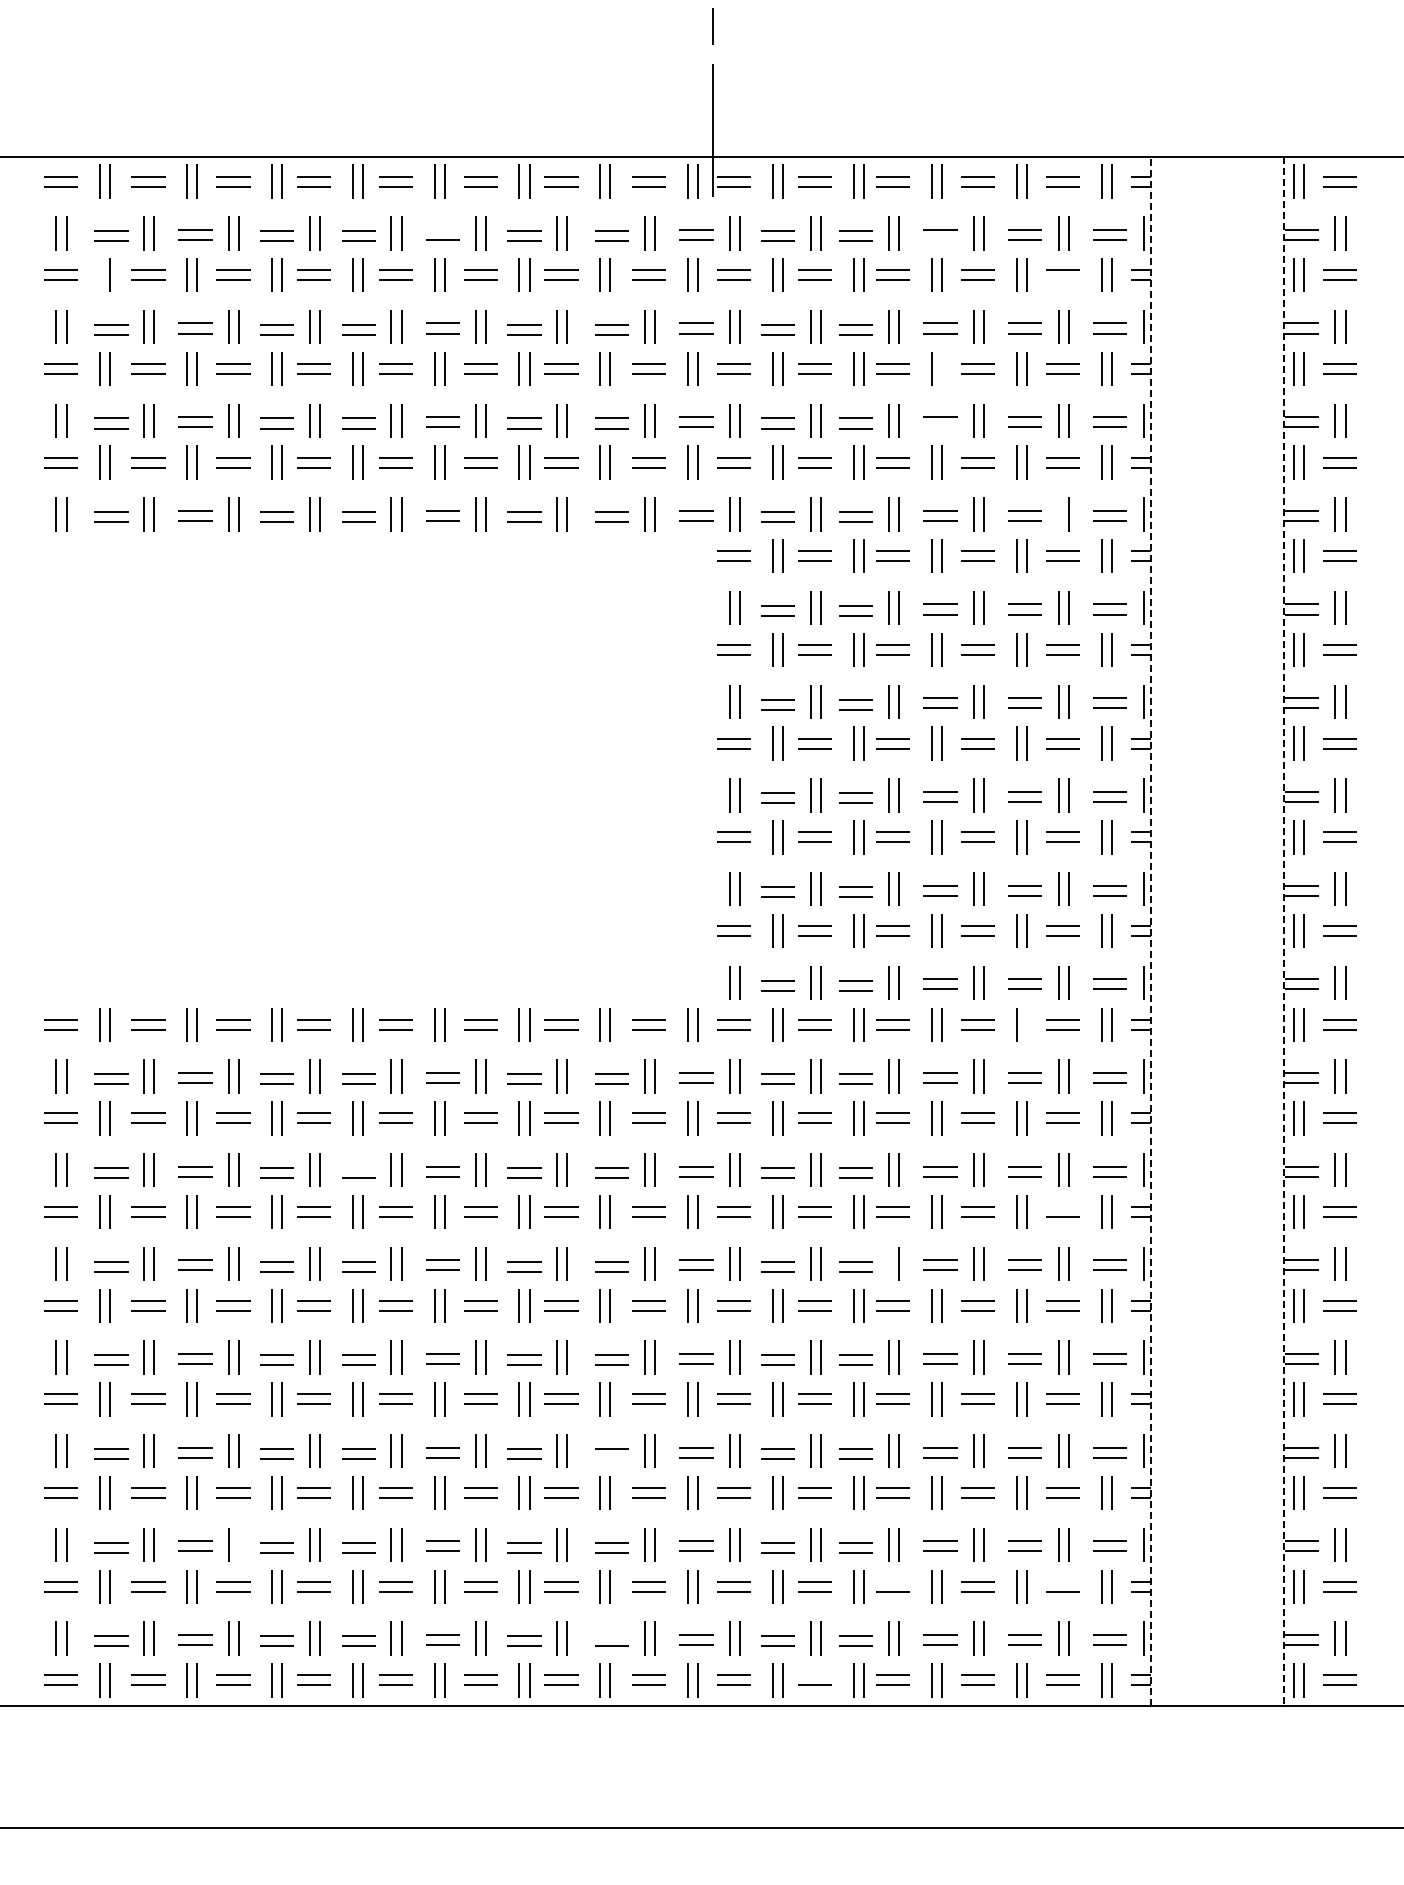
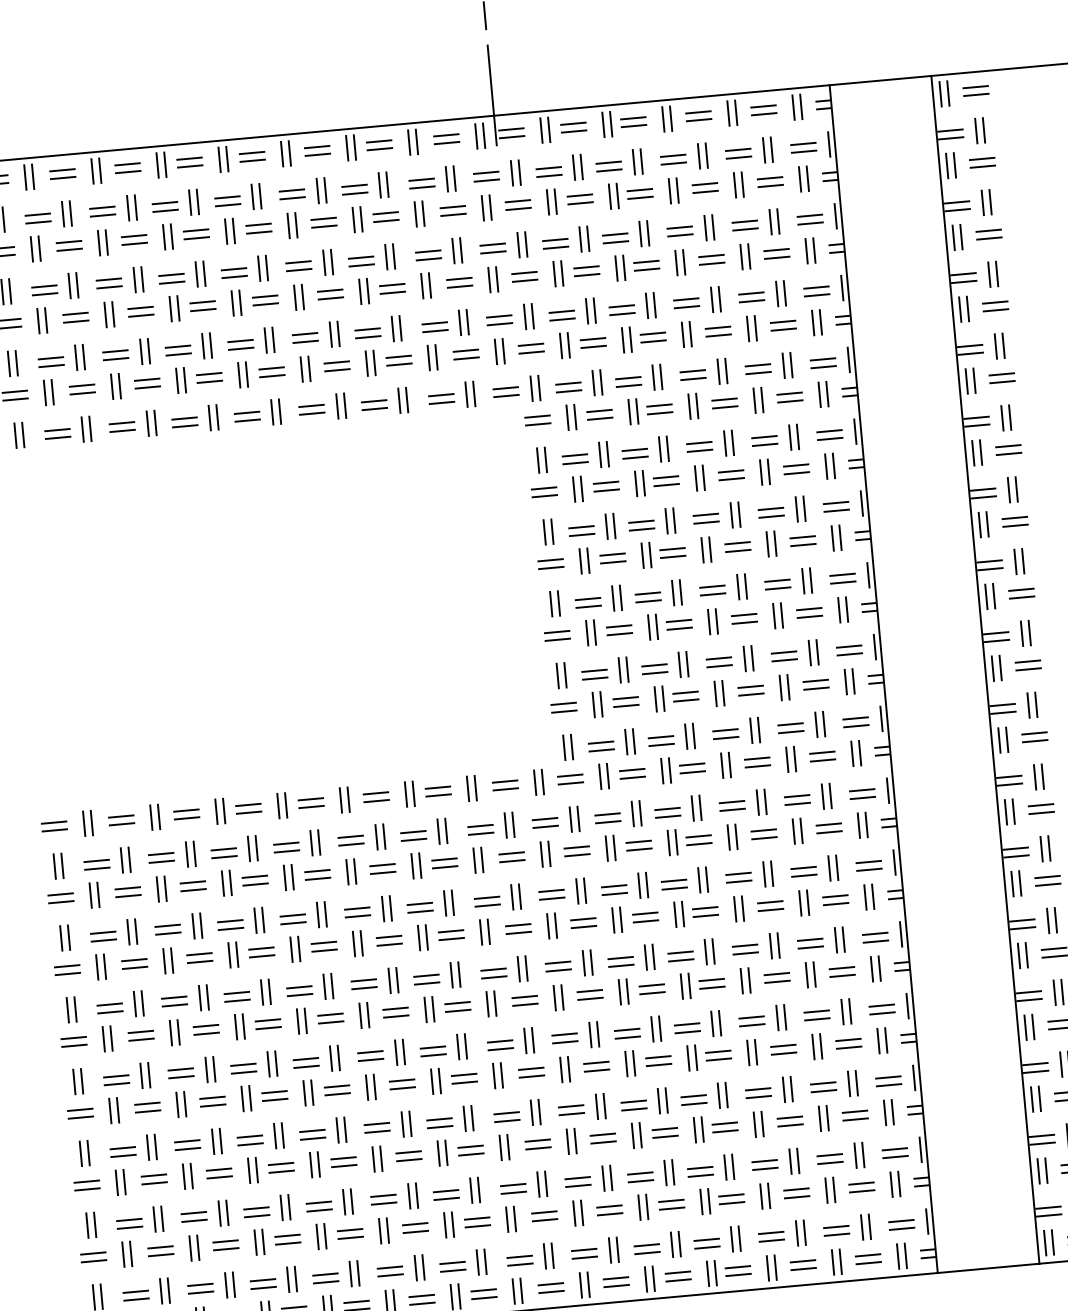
line: (442, 229) -> (291, 190), added
line: (940, 239) -> (673, 163), added
line: (99, 274) -> (31, 248), added
line: (1062, 279) -> (770, 185), added
line: (941, 368) -> (683, 262), added
line: (940, 426) -> (687, 306), added
line: (1058, 514) -> (783, 365), added
line: (1151, 931) -> (884, 678), dashed -> solid
line: (1283, 931) -> (985, 669), dashed -> solid
line: (1026, 1024) -> (794, 758), added
line: (358, 1167) -> (292, 915), added
line: (1062, 1206) -> (834, 895), added
line: (888, 1263) -> (705, 951), added
line: (611, 1458) -> (506, 1120), added
line: (238, 1544) -> (226, 1212), added
line: (892, 1581) -> (730, 1195), added
line: (1062, 1581) -> (861, 1183), added
line: (611, 1635) -> (519, 1256), added
line: (814, 1674) -> (677, 1272), added

